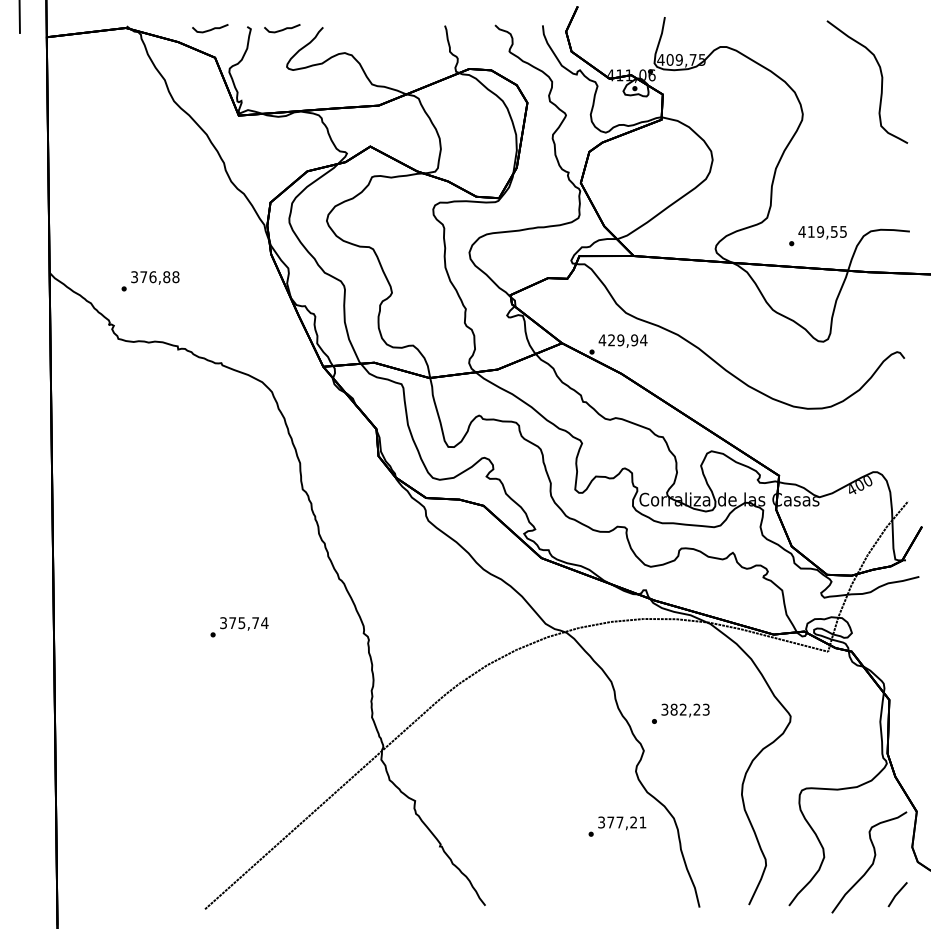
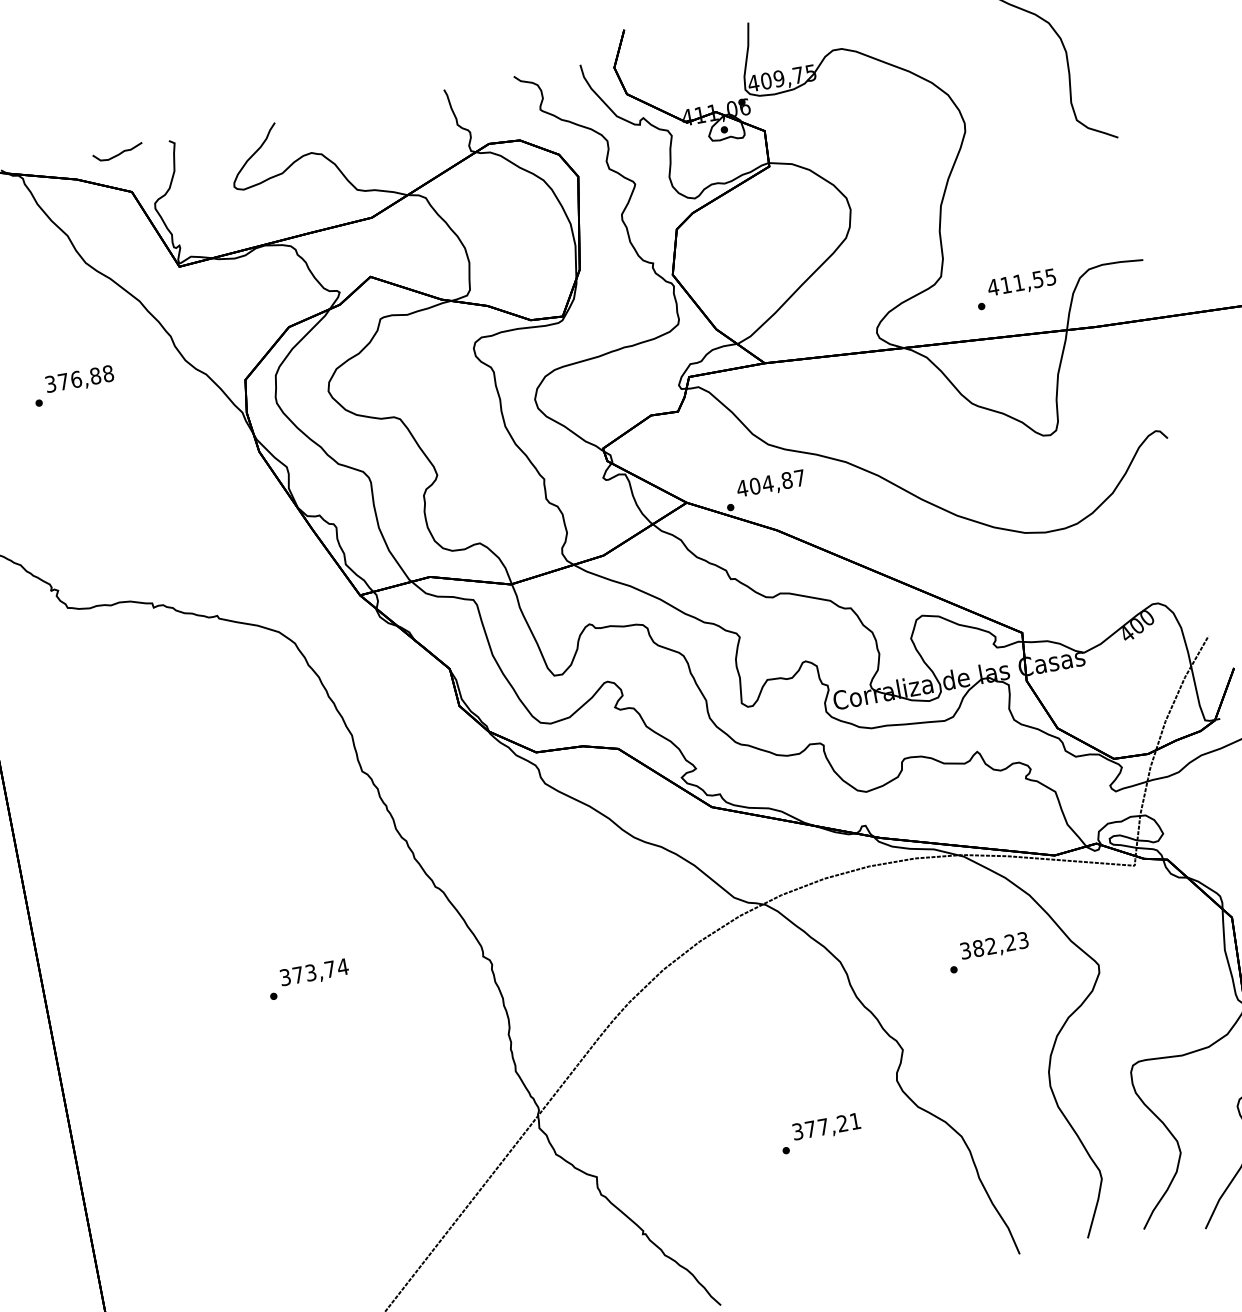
curve: (283, 28) -> (219, 134), removed
text: (820, 231) -> (1018, 282), 419,55 -> 411,55
text: (150, 281) -> (73, 386), moved
text: (627, 340) -> (777, 482), 429,94 -> 404,87
text: (241, 622) -> (310, 972), 375,74 -> 373,74
text: (680, 713) -> (988, 952), moved
text: (617, 826) -> (820, 1133), moved

